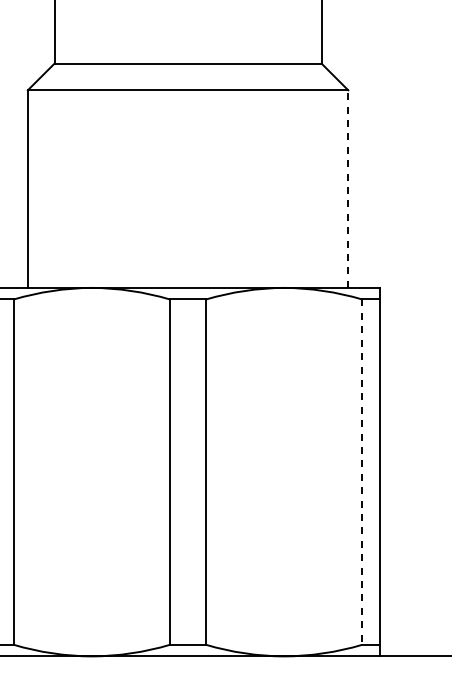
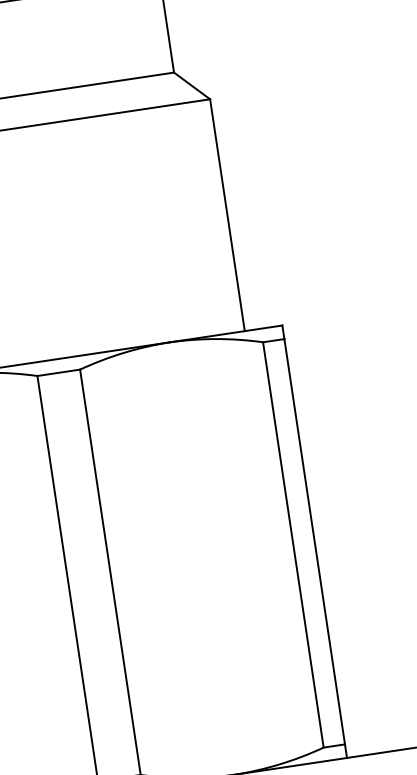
line: (348, 189) -> (227, 215), dashed -> solid
line: (362, 472) -> (293, 545), dashed -> solid

